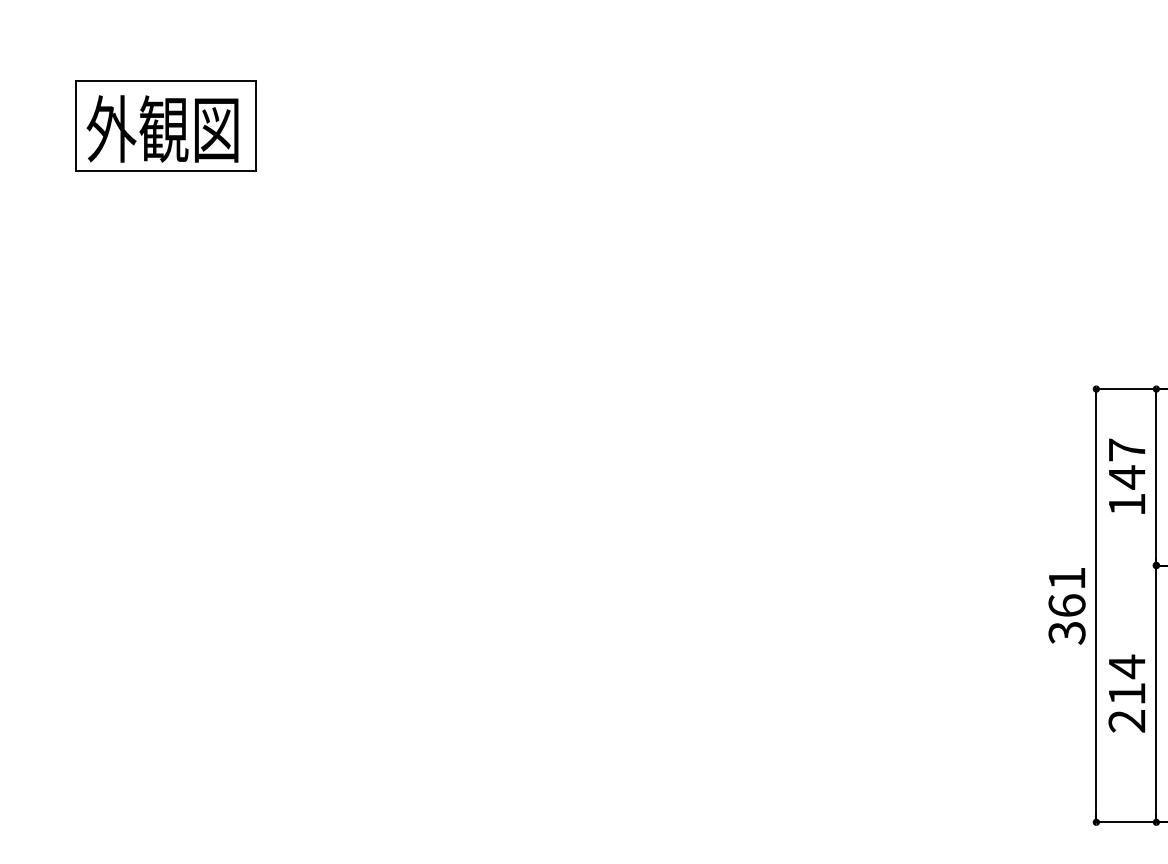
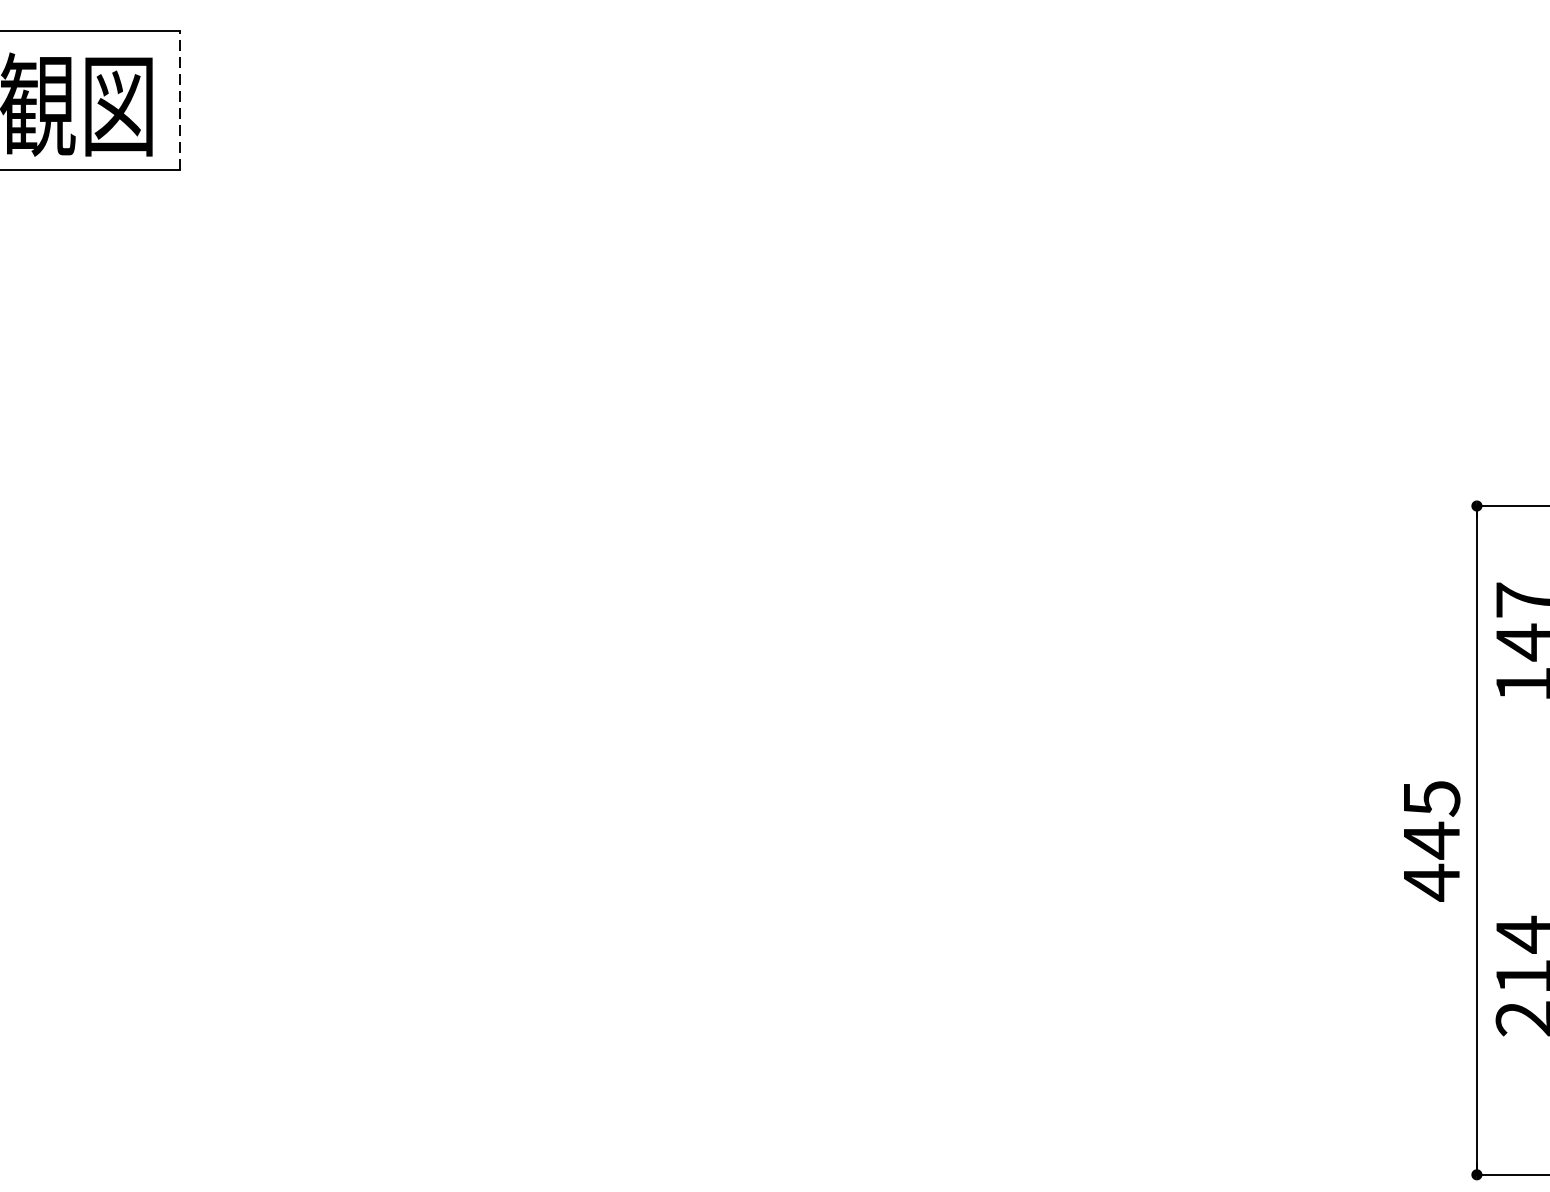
line: (256, 125) -> (180, 99), solid -> dashed
text: (1066, 606) -> (1430, 841), 361 -> 445

